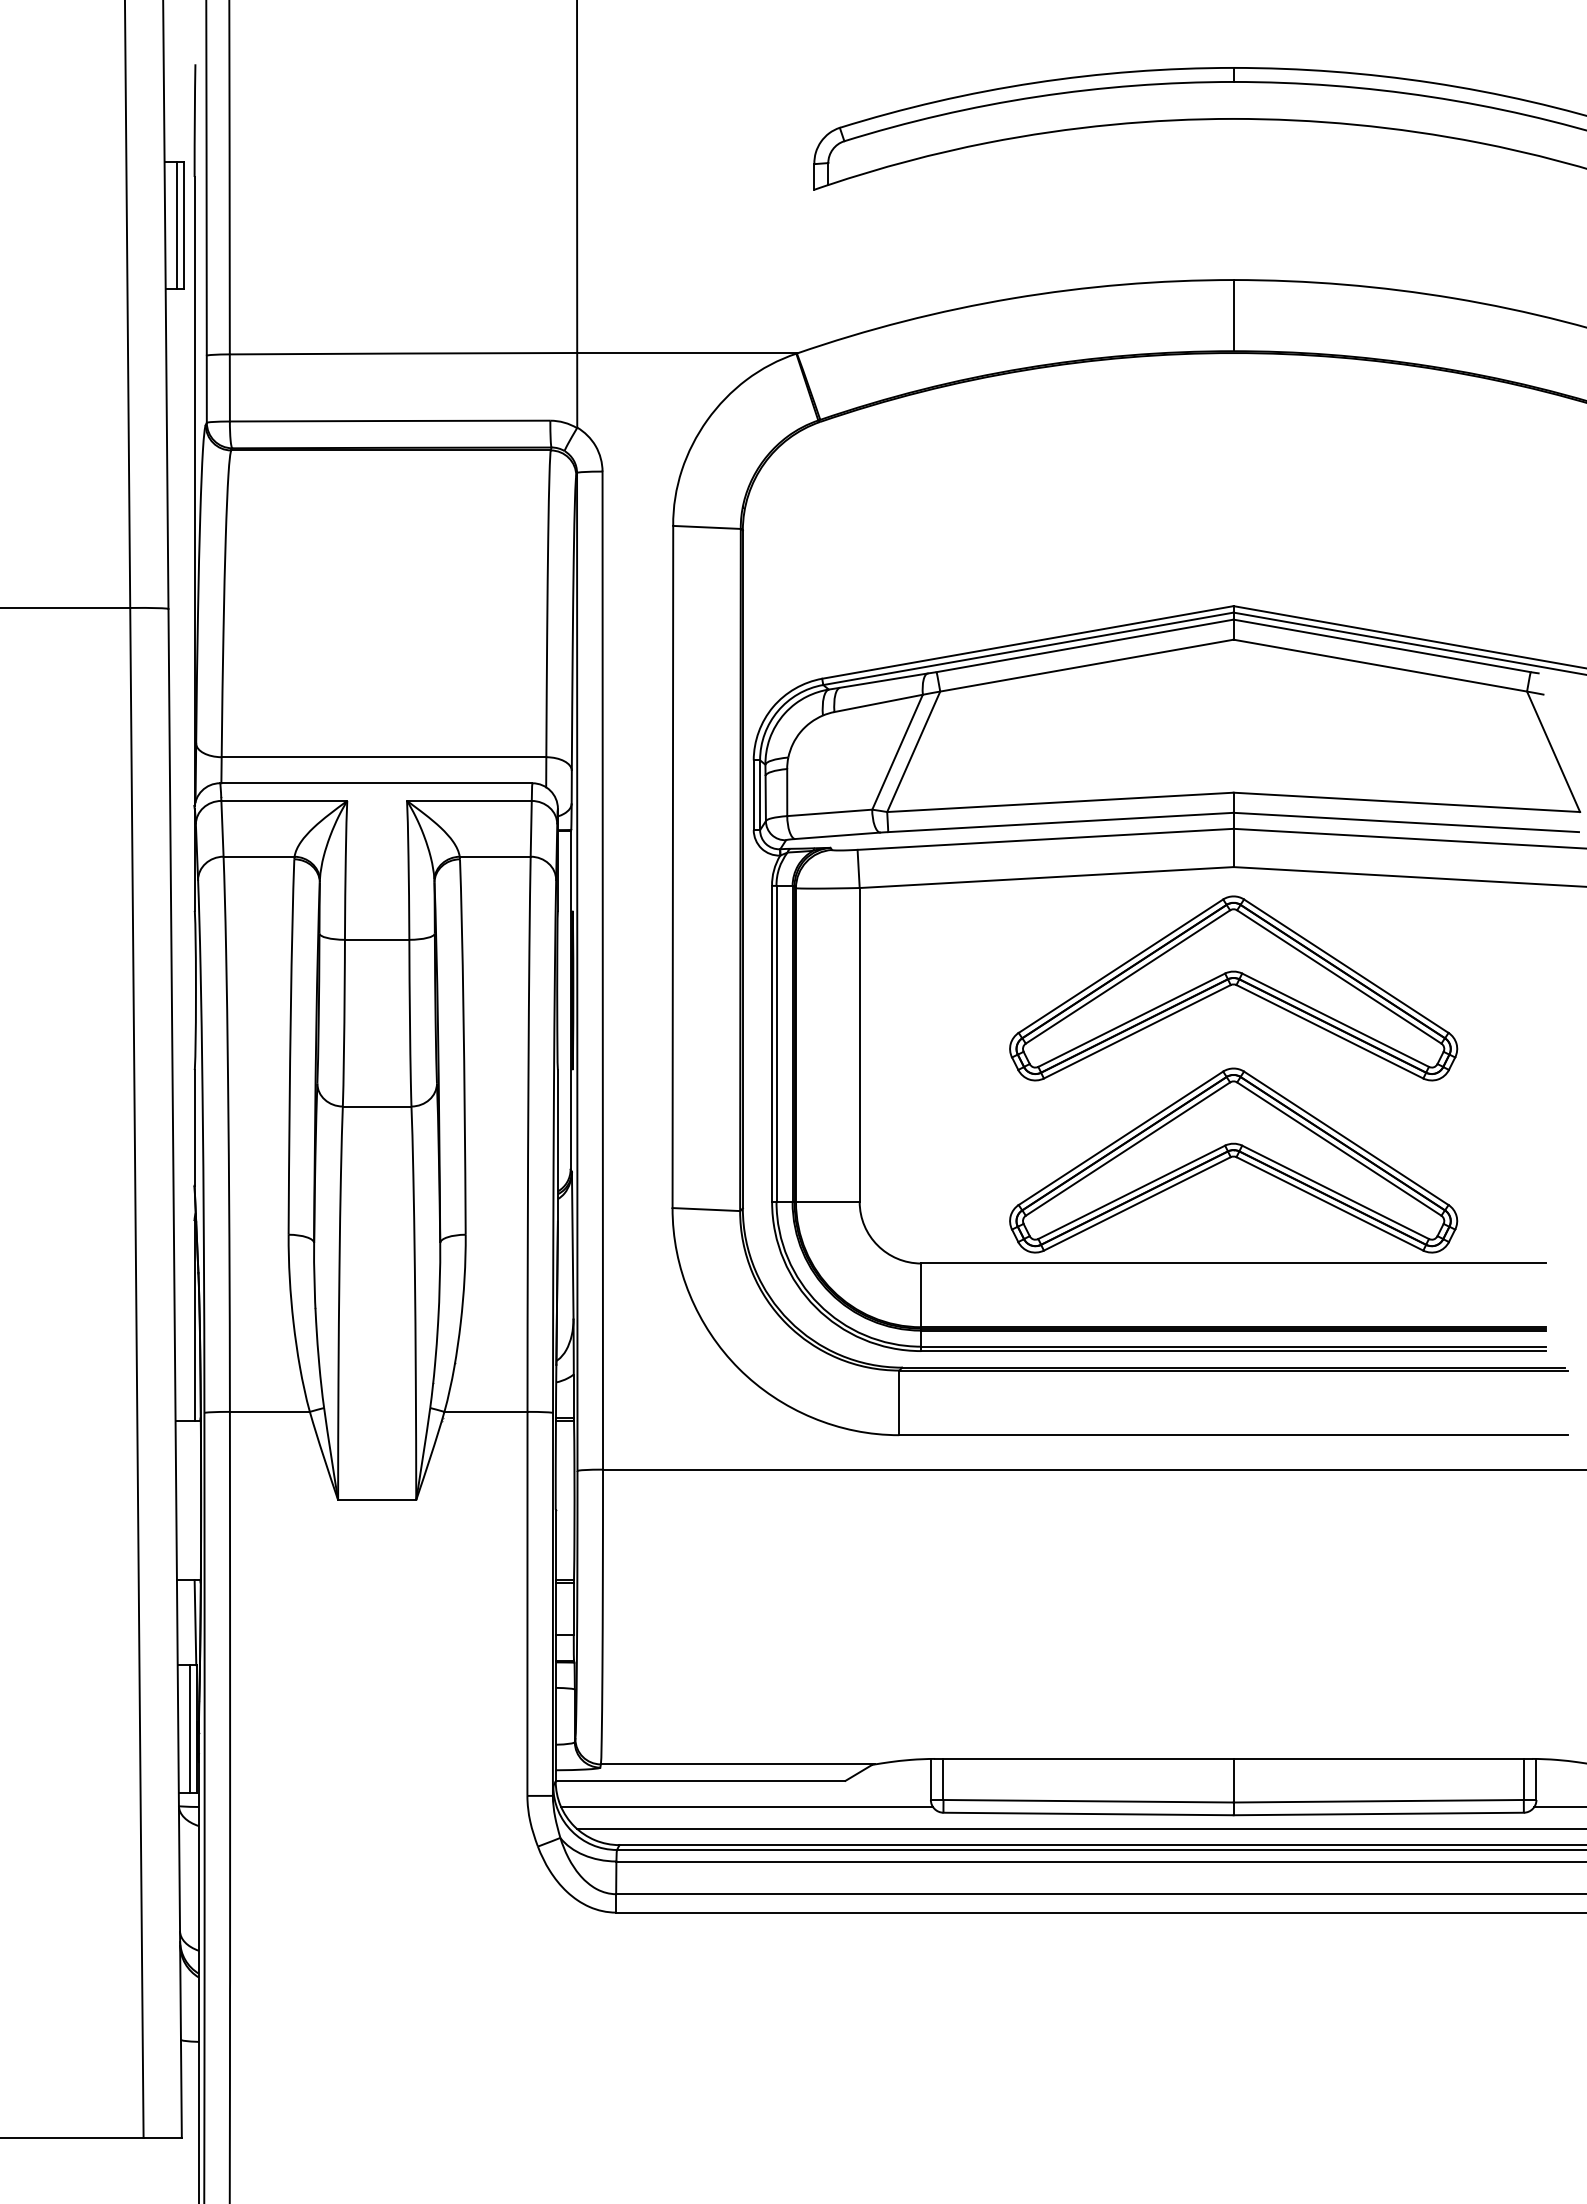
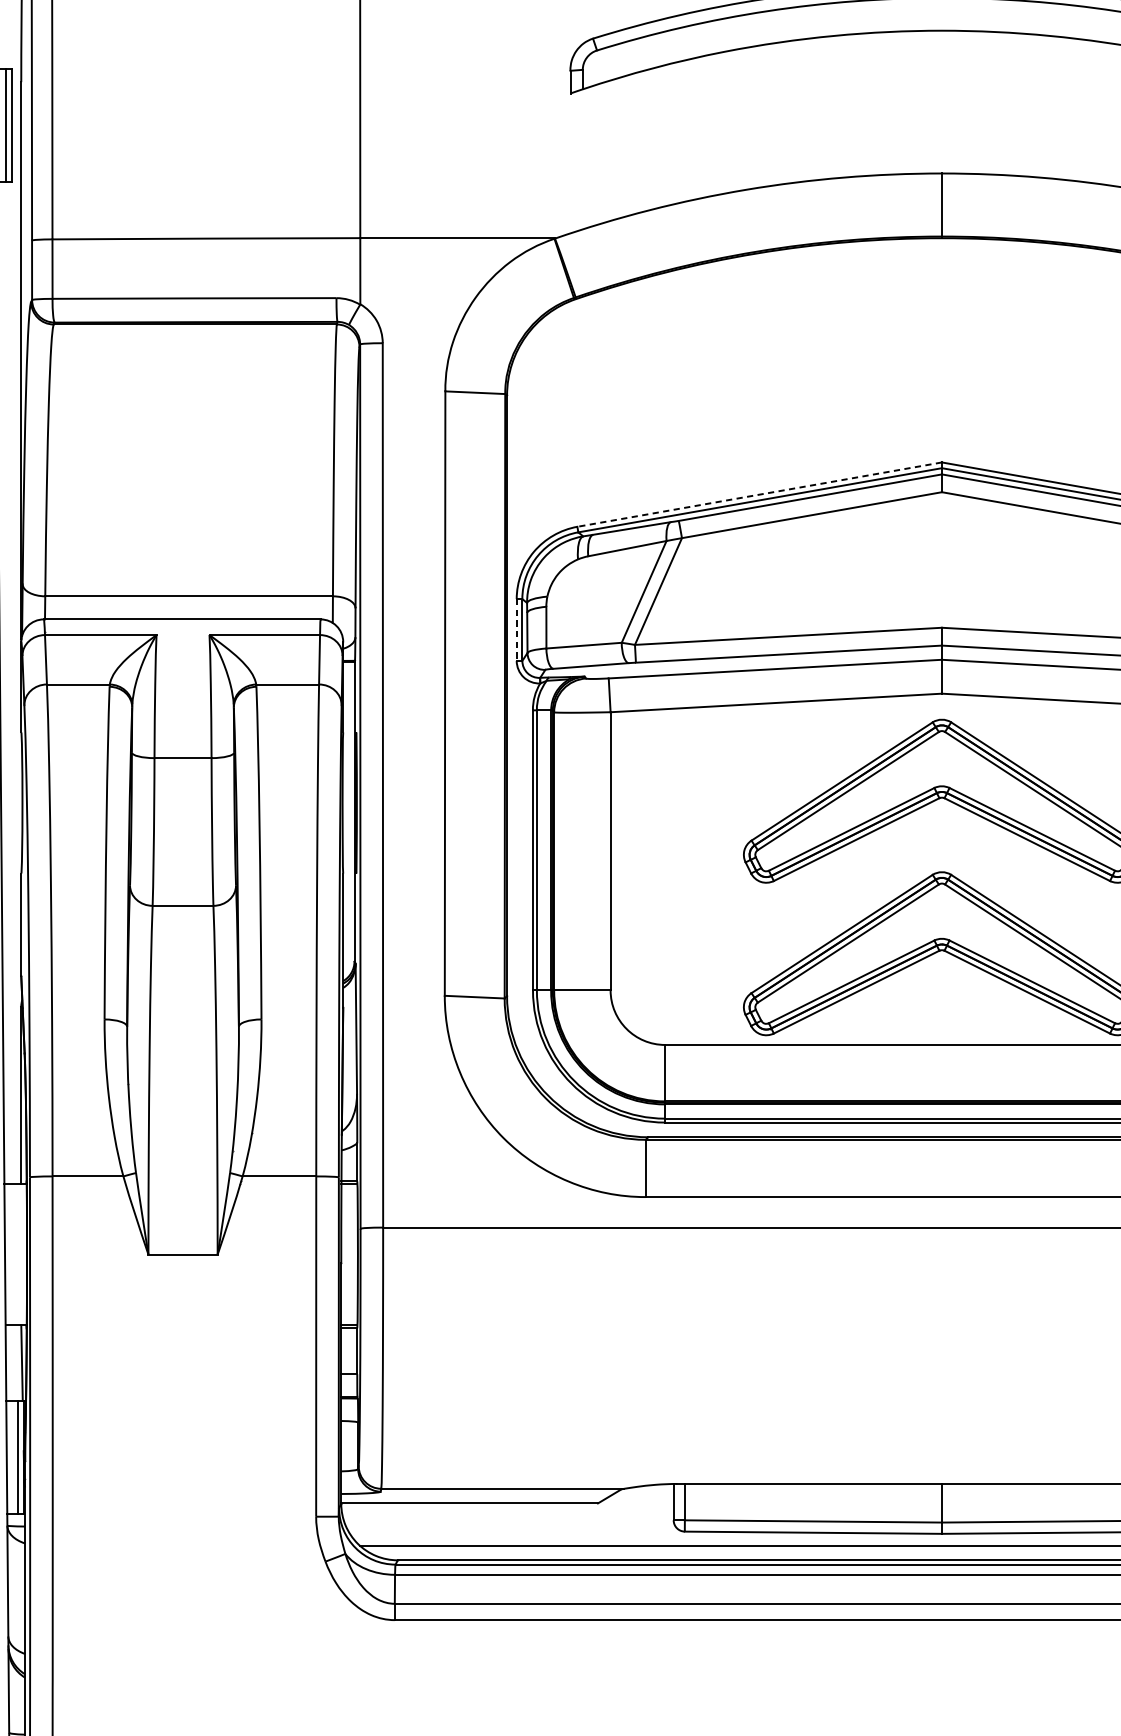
line: (1027, 642) -> (759, 494), solid -> dashed
line: (753, 795) -> (516, 630), solid -> dashed
line: (746, 1807) -> (510, 1526), removed

